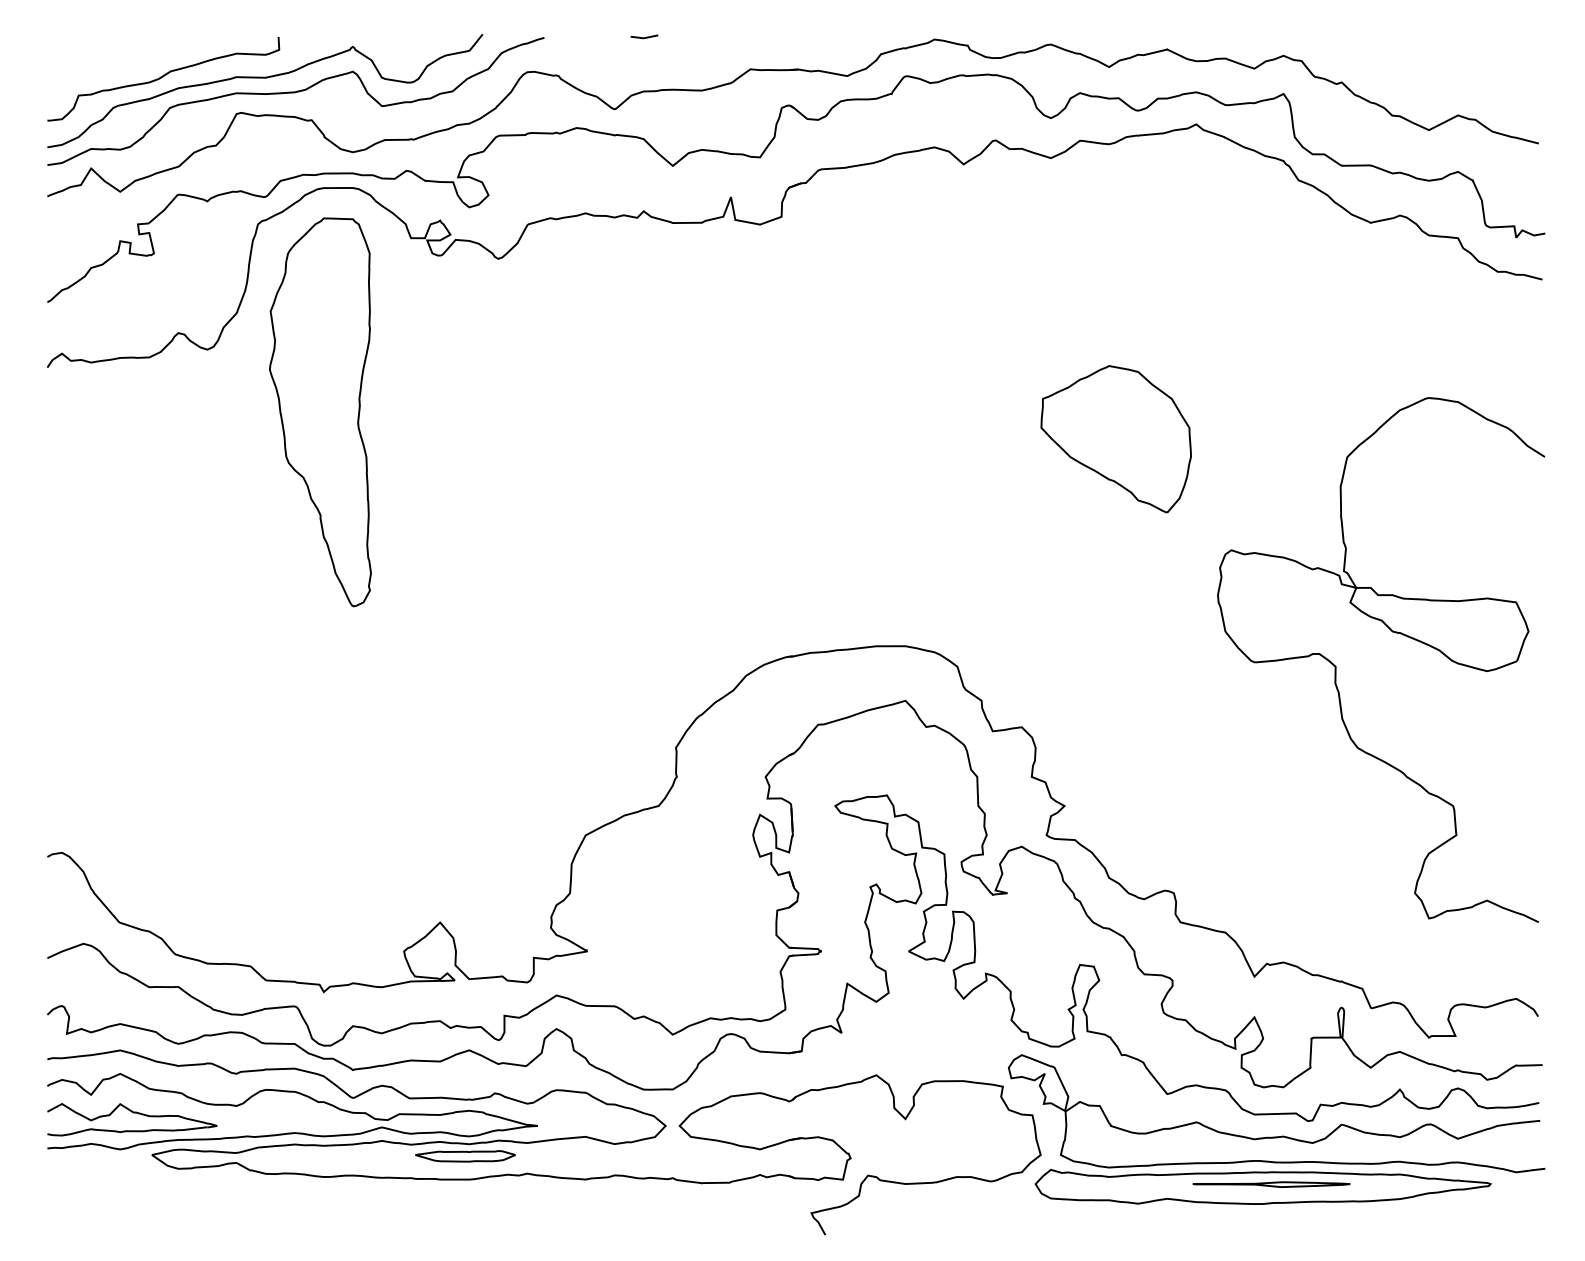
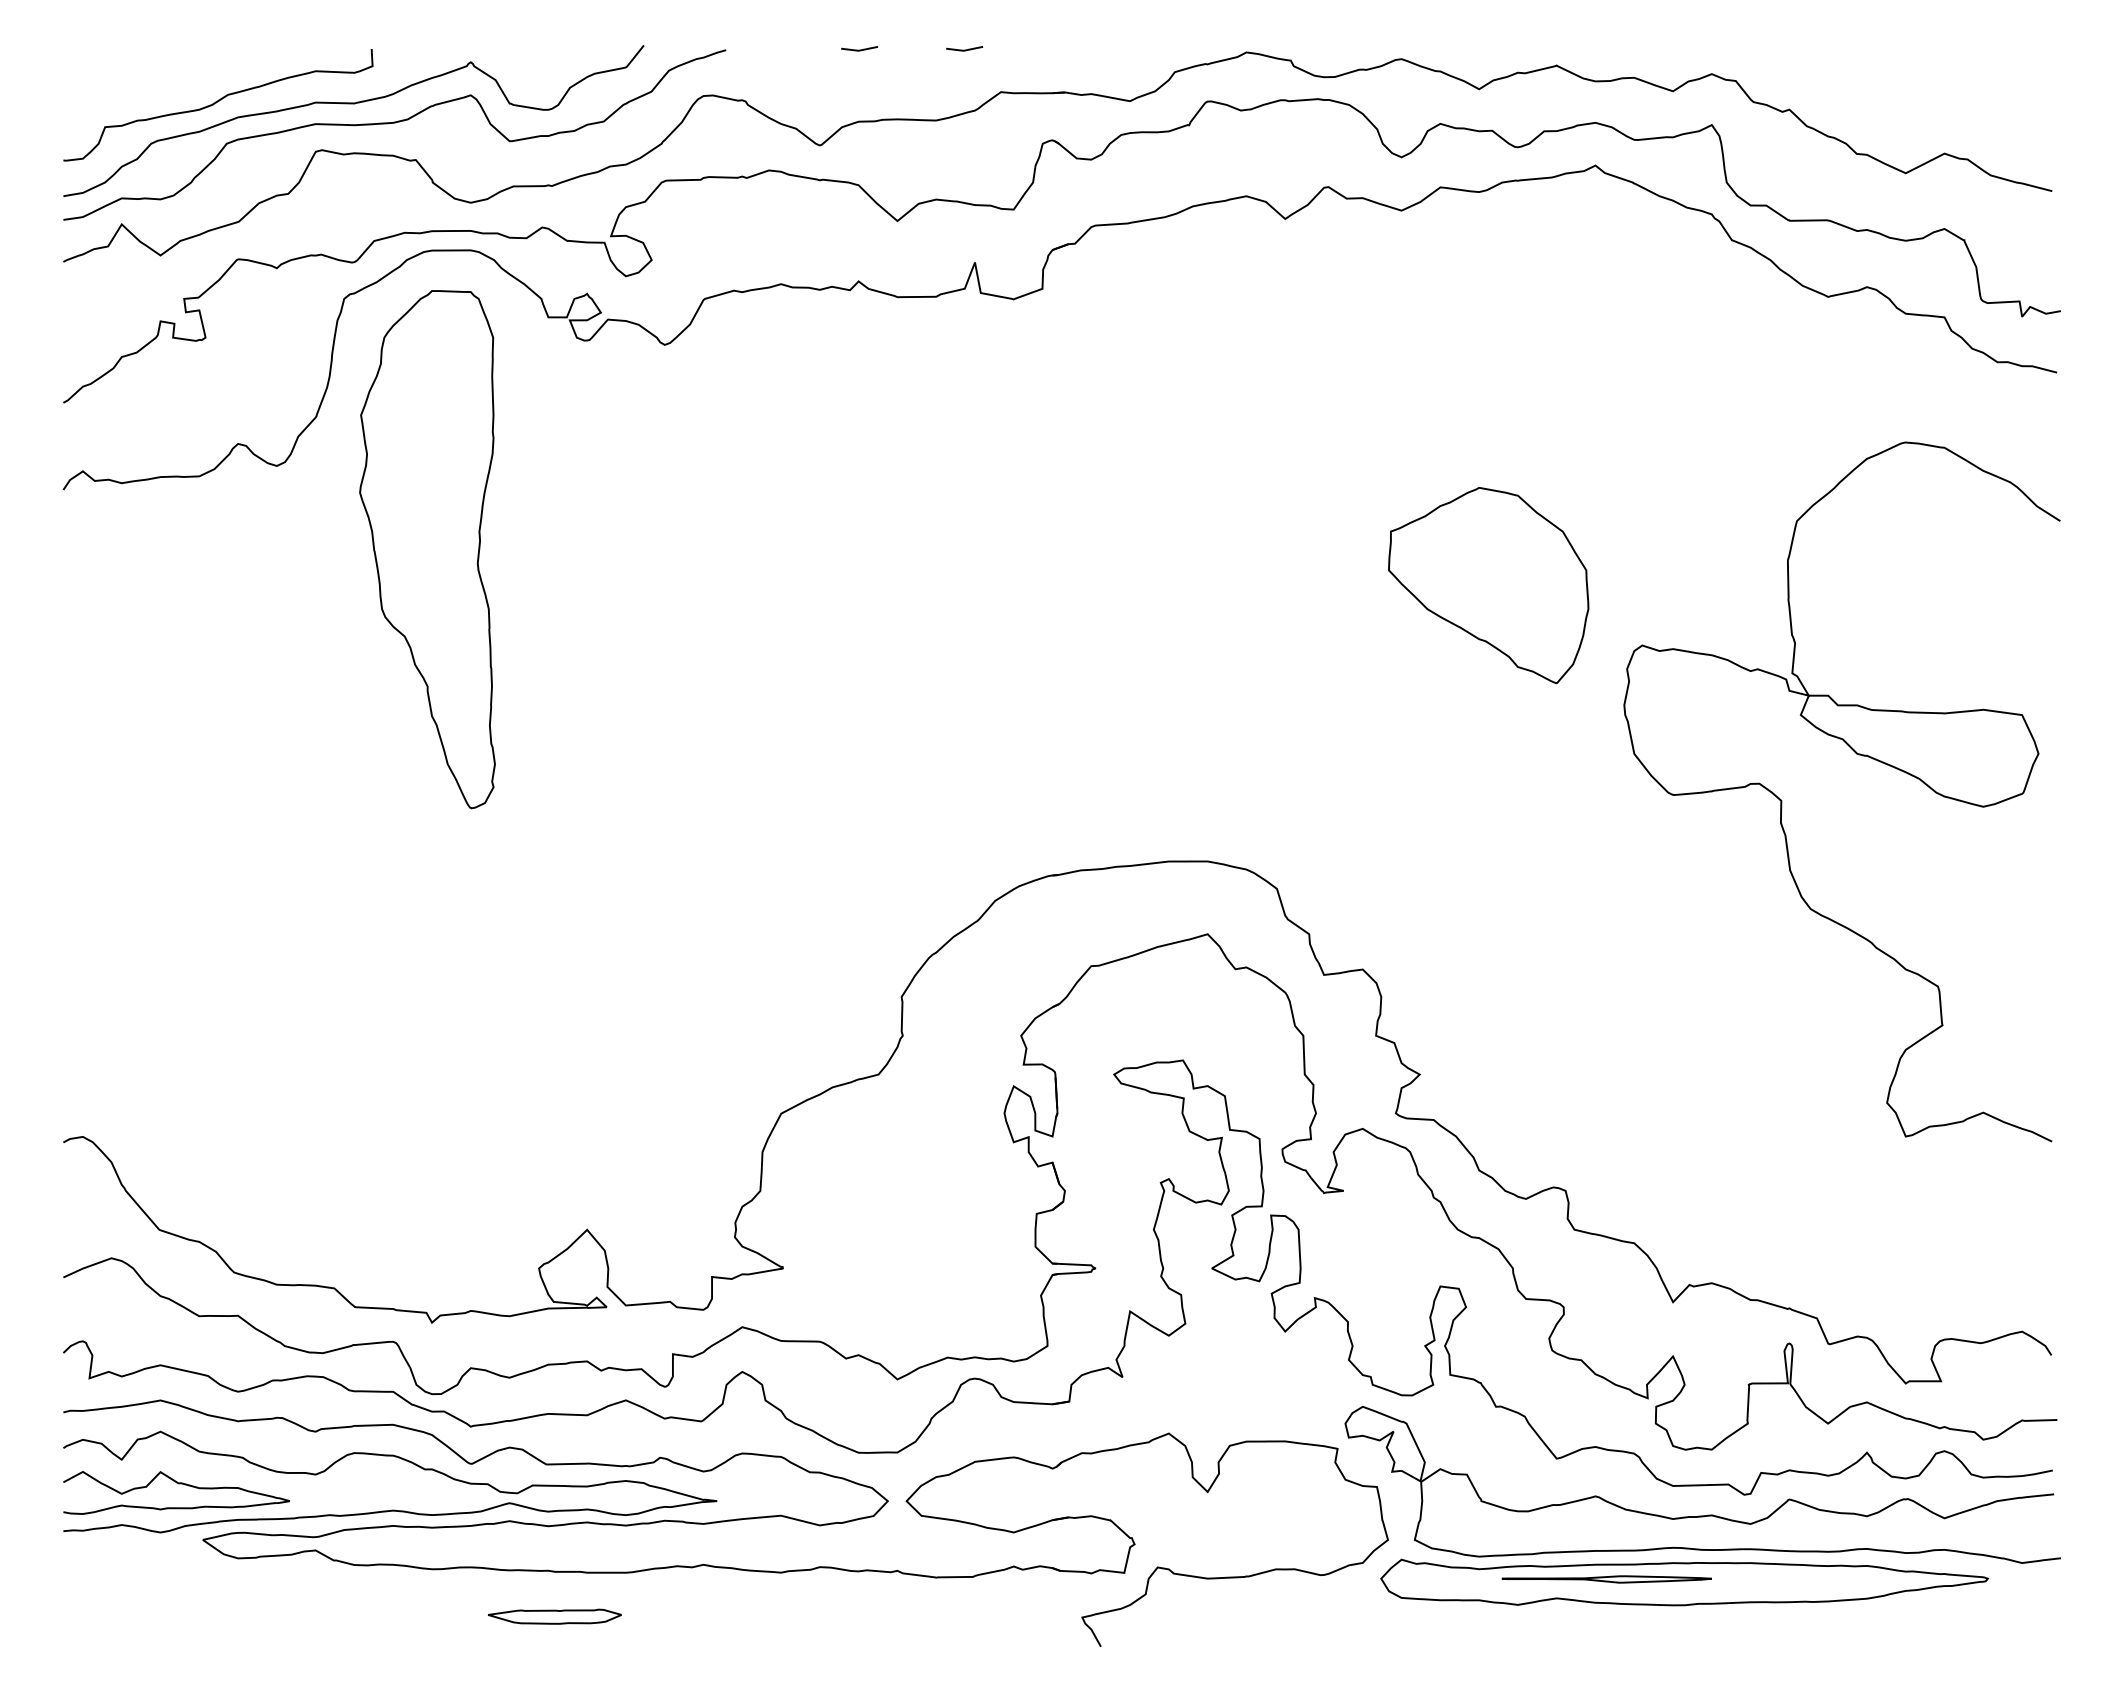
line: (723, 37) -> (964, 49), added
curve: (1393, 632) -> (1858, 755), moved
part: (465, 1156) -> (554, 1616), moved
part: (1271, 1184) -> (1606, 1579), moved

